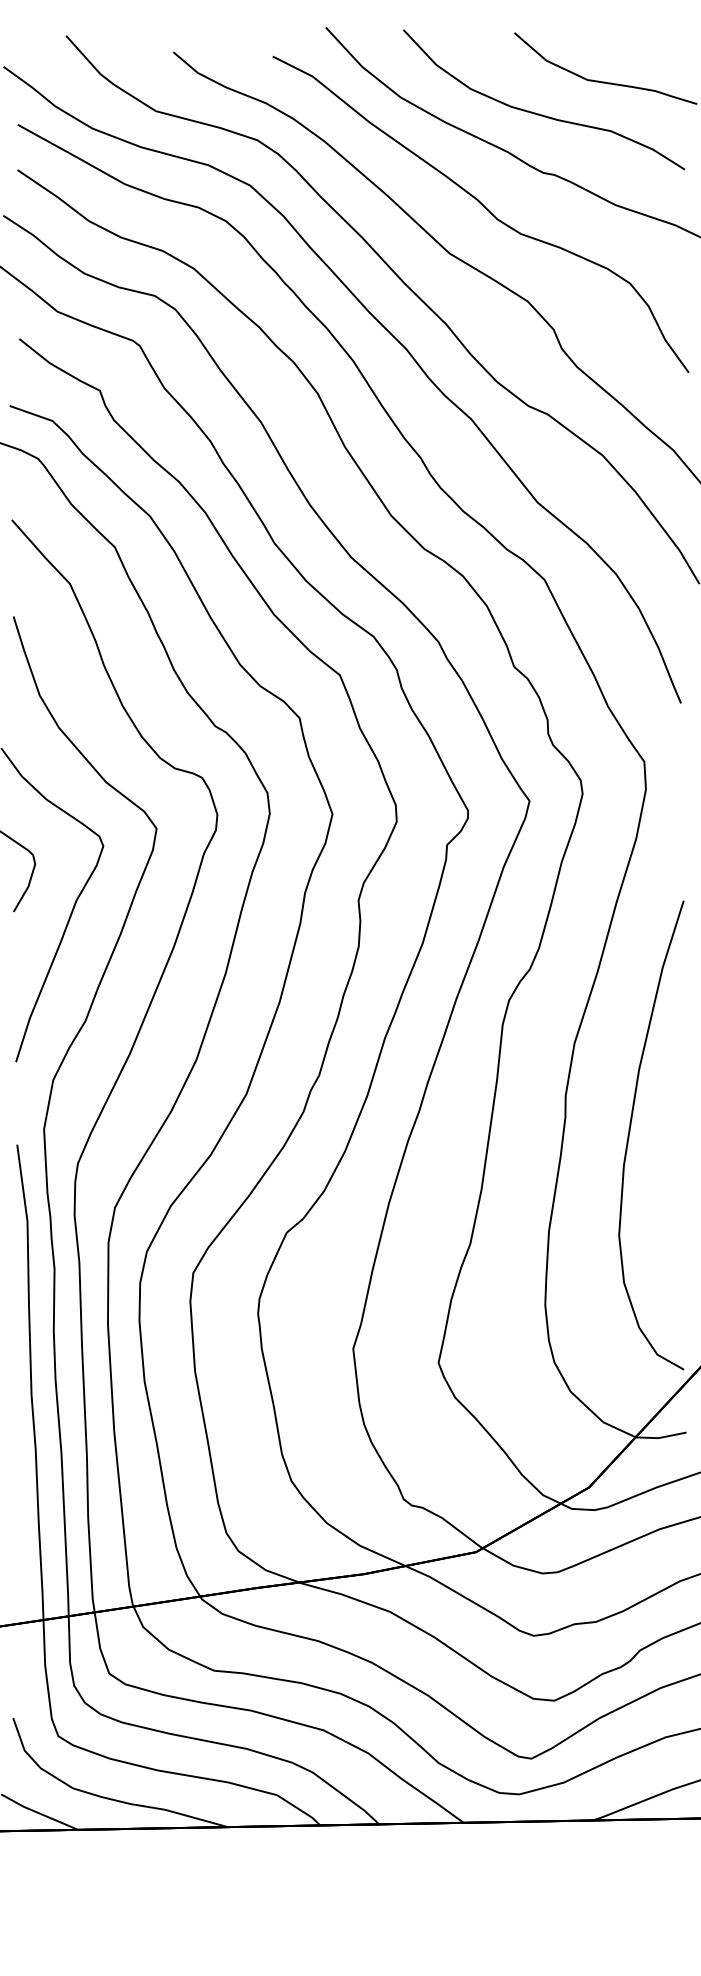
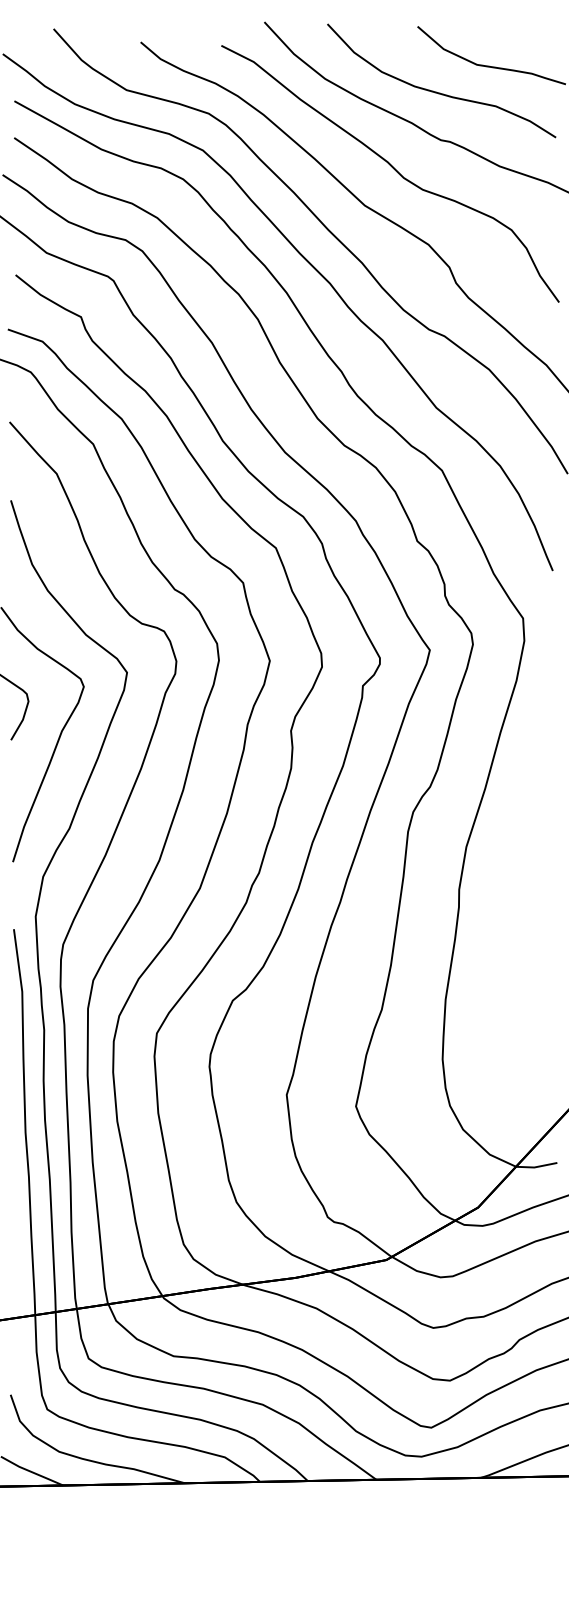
curve: (631, 1129) -> (512, 916), removed

